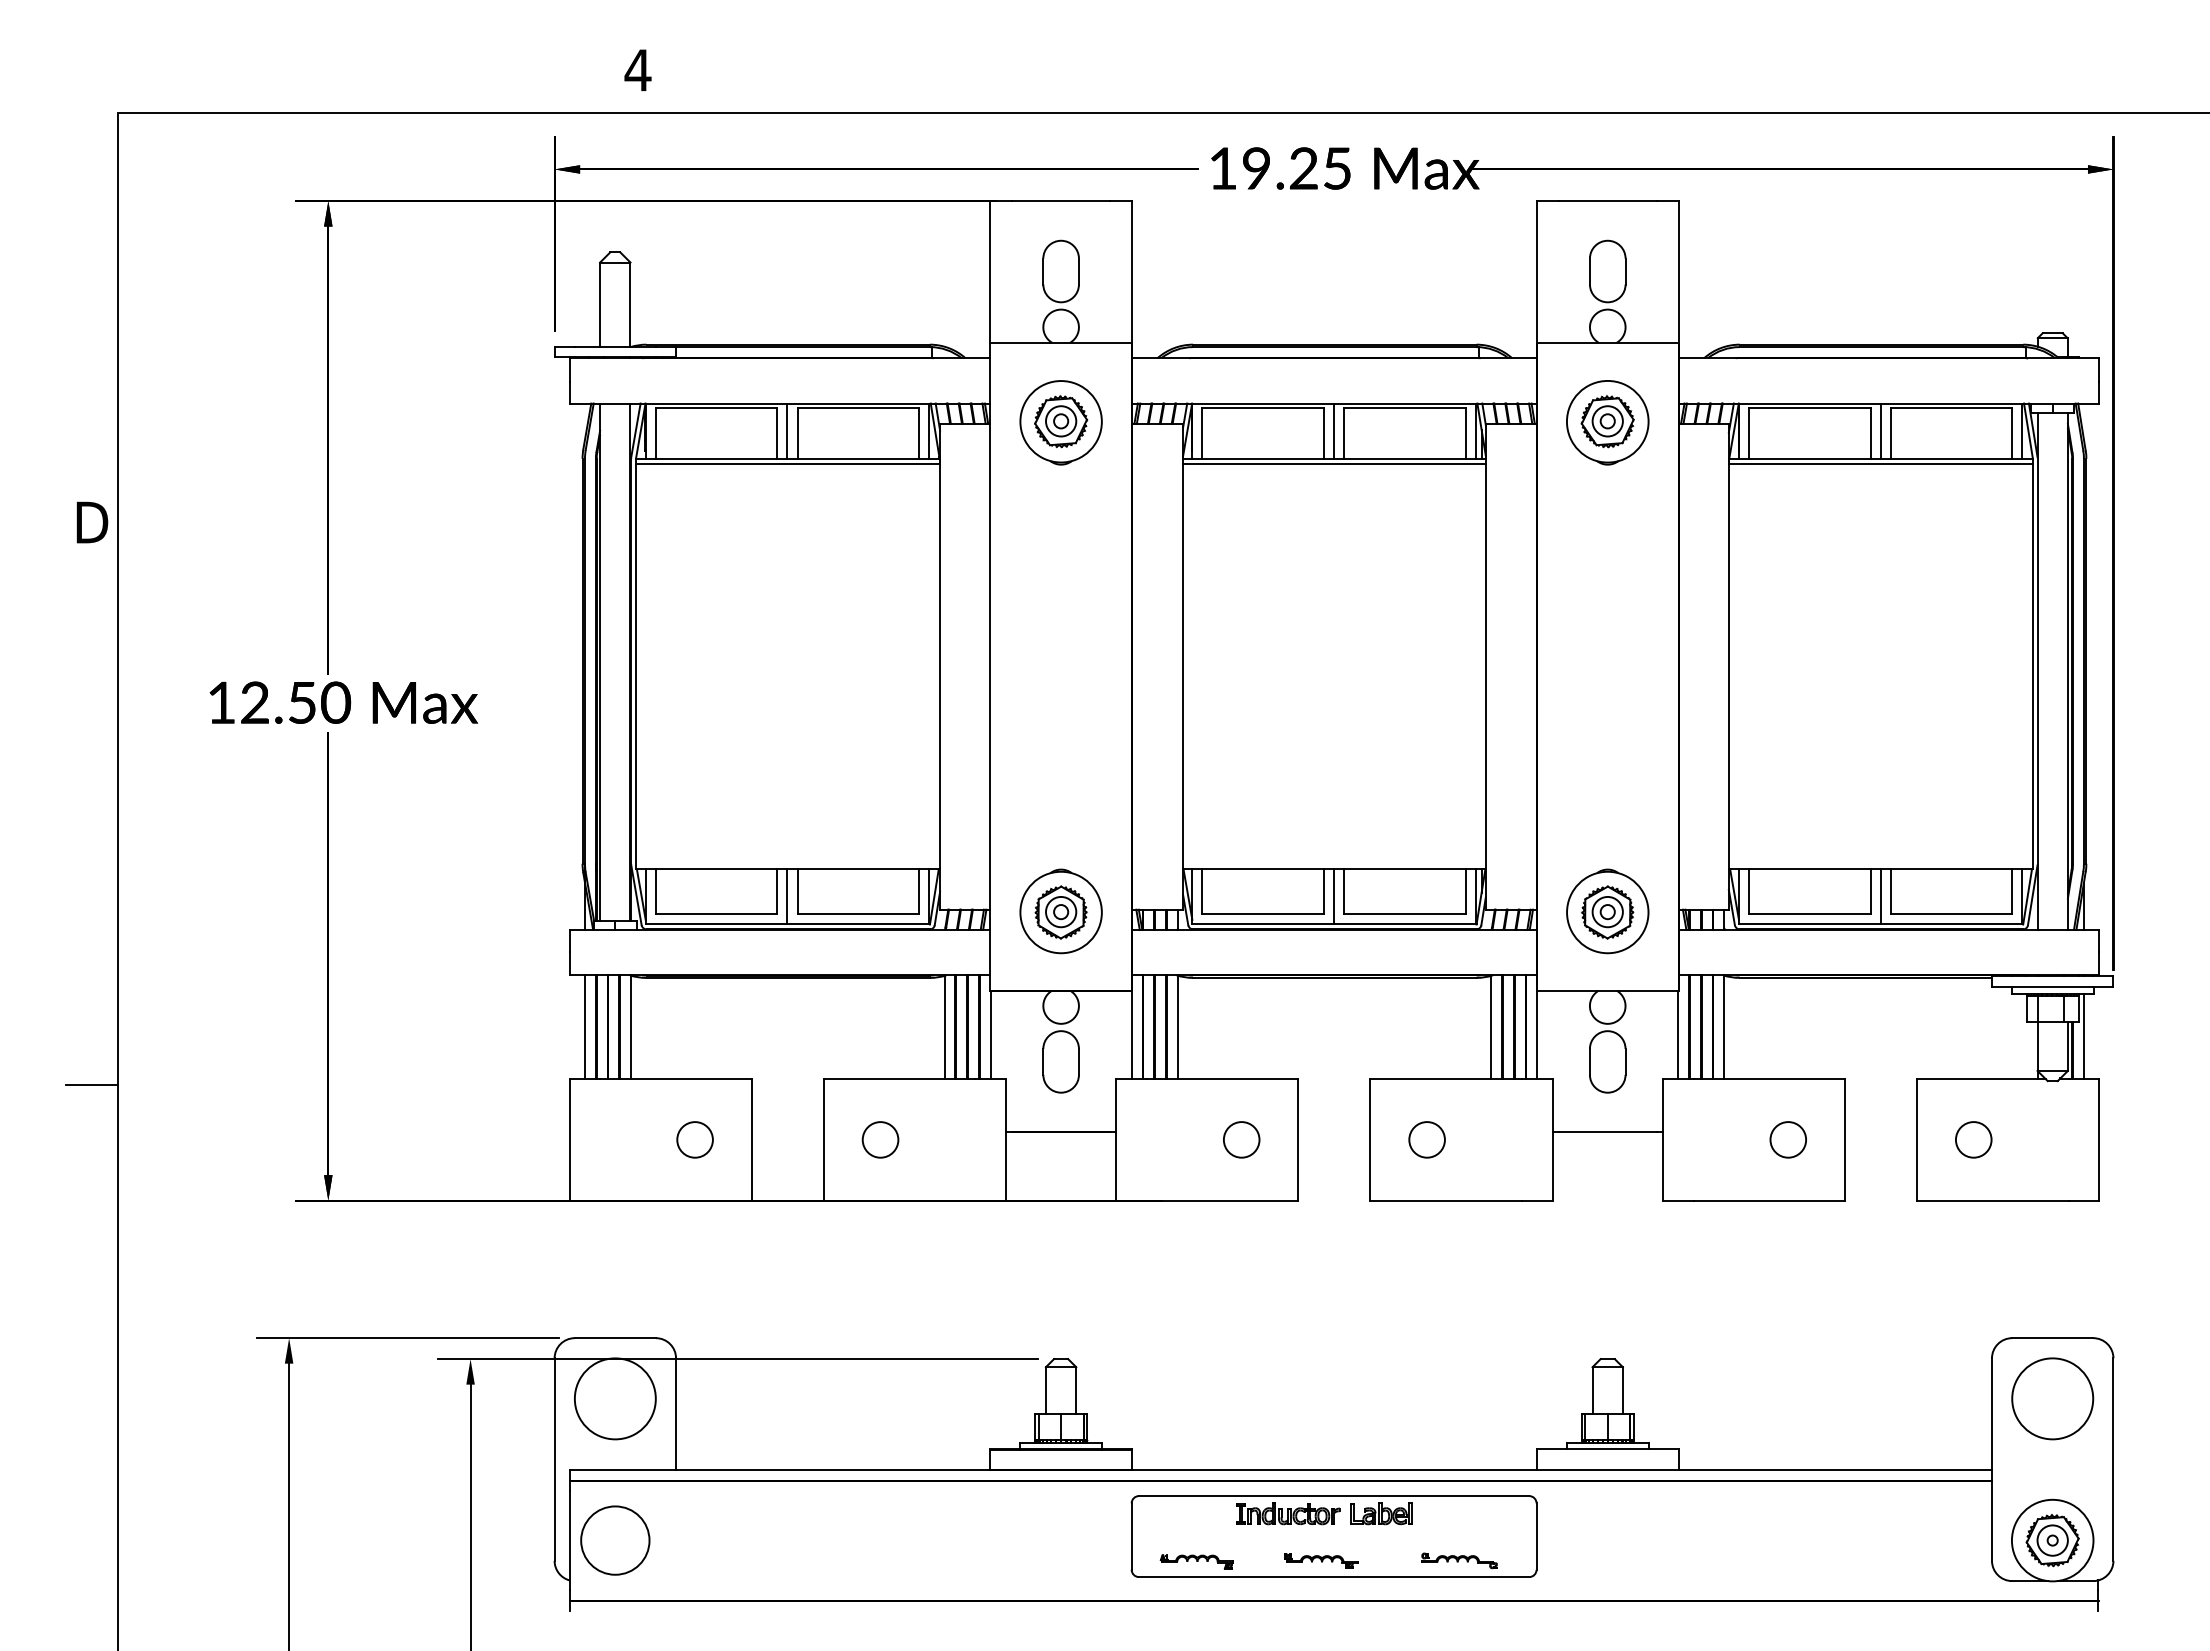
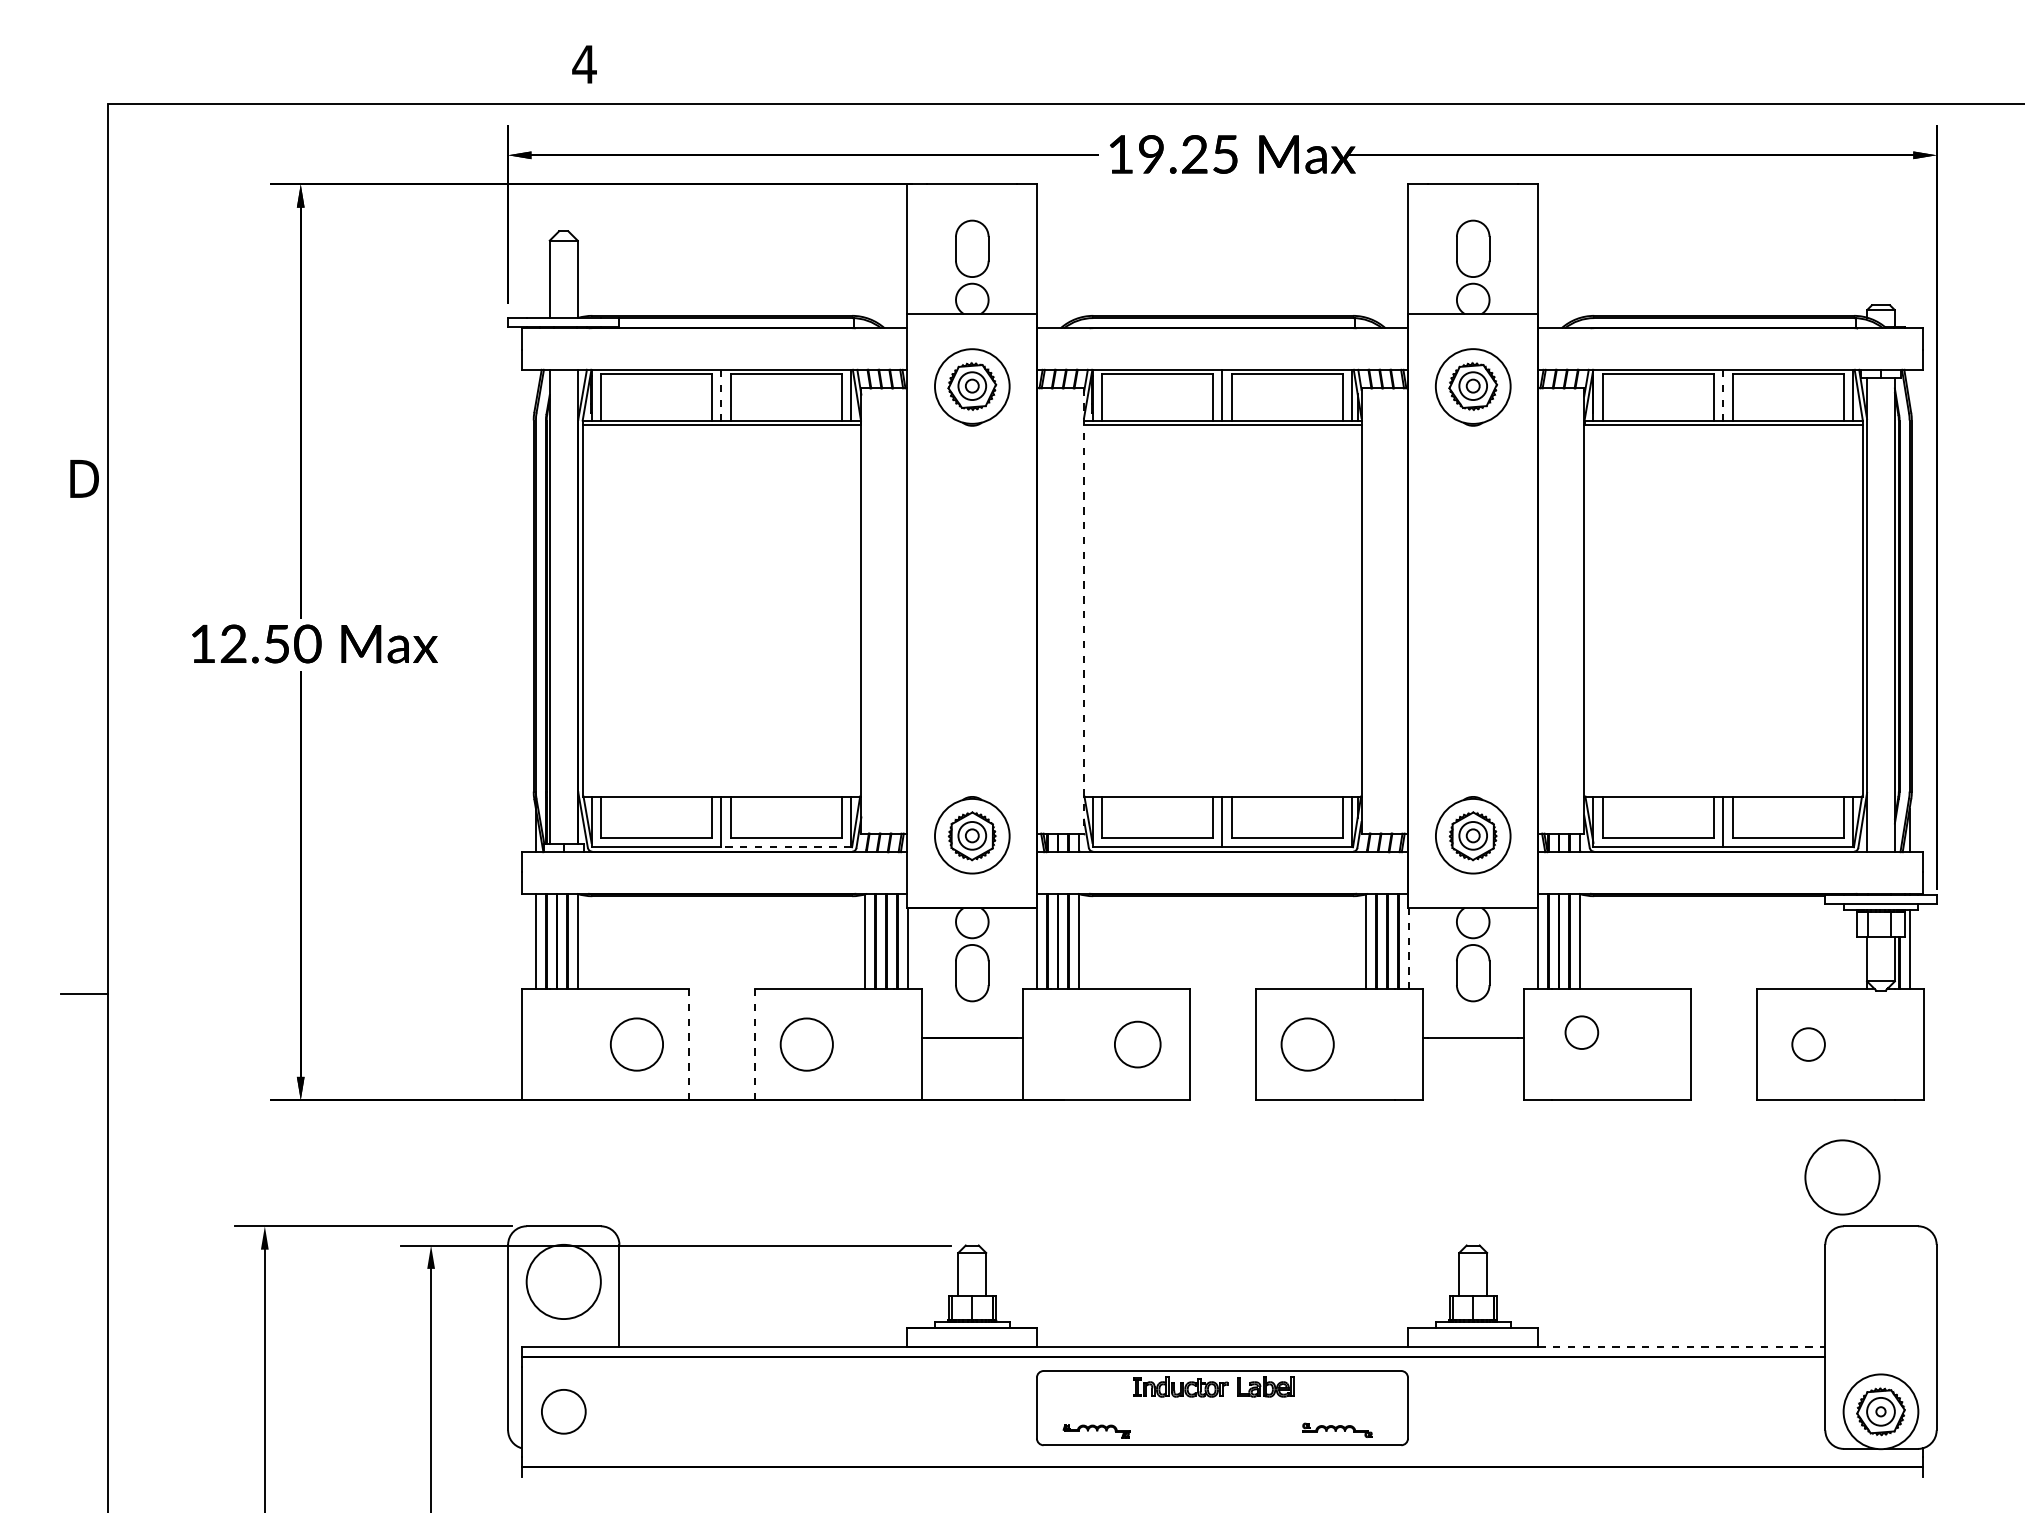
line: (787, 431) -> (721, 395), solid -> dashed
line: (1880, 431) -> (1723, 395), solid -> dashed
line: (1183, 666) -> (1084, 610), solid -> dashed
line: (858, 924) -> (786, 847), solid -> dashed
line: (1537, 1035) -> (1408, 948), solid -> dashed
circle: (694, 1139) -> (636, 1044), size x1.6
line: (751, 1139) -> (688, 1044), solid -> dashed
line: (823, 1139) -> (754, 1044), solid -> dashed
circle: (880, 1139) -> (806, 1044), size x1.6
circle: (1241, 1139) -> (1137, 1044), size x1.4
circle: (1426, 1139) -> (1307, 1044), size x1.6
circle: (1787, 1139) -> (1581, 1032), moved
circle: (2052, 1398) -> (1842, 1177), moved
line: (1835, 1469) -> (1681, 1346), solid -> dashed
circle: (615, 1540) -> (563, 1411), size x0.7
part: (1321, 1560) -> (1210, 1430), removed

